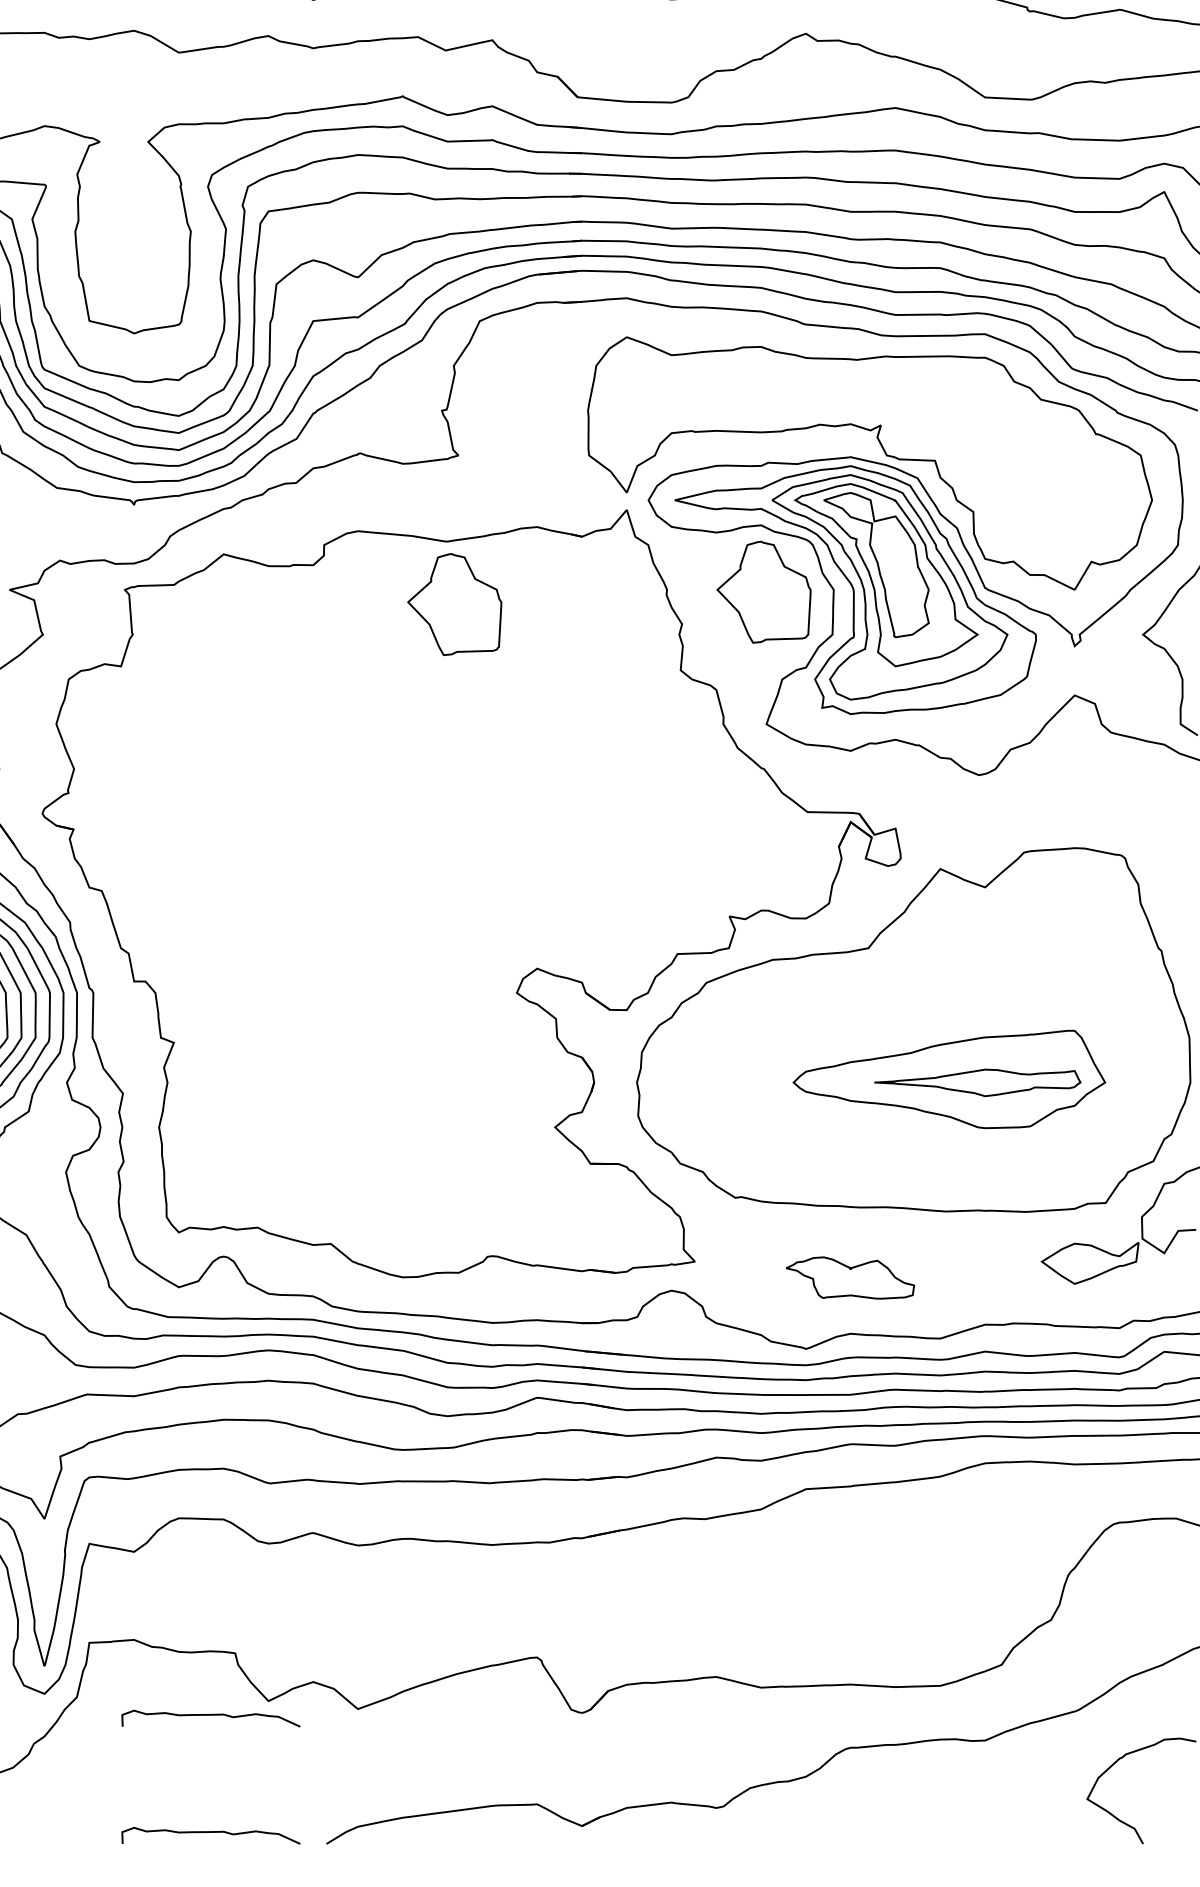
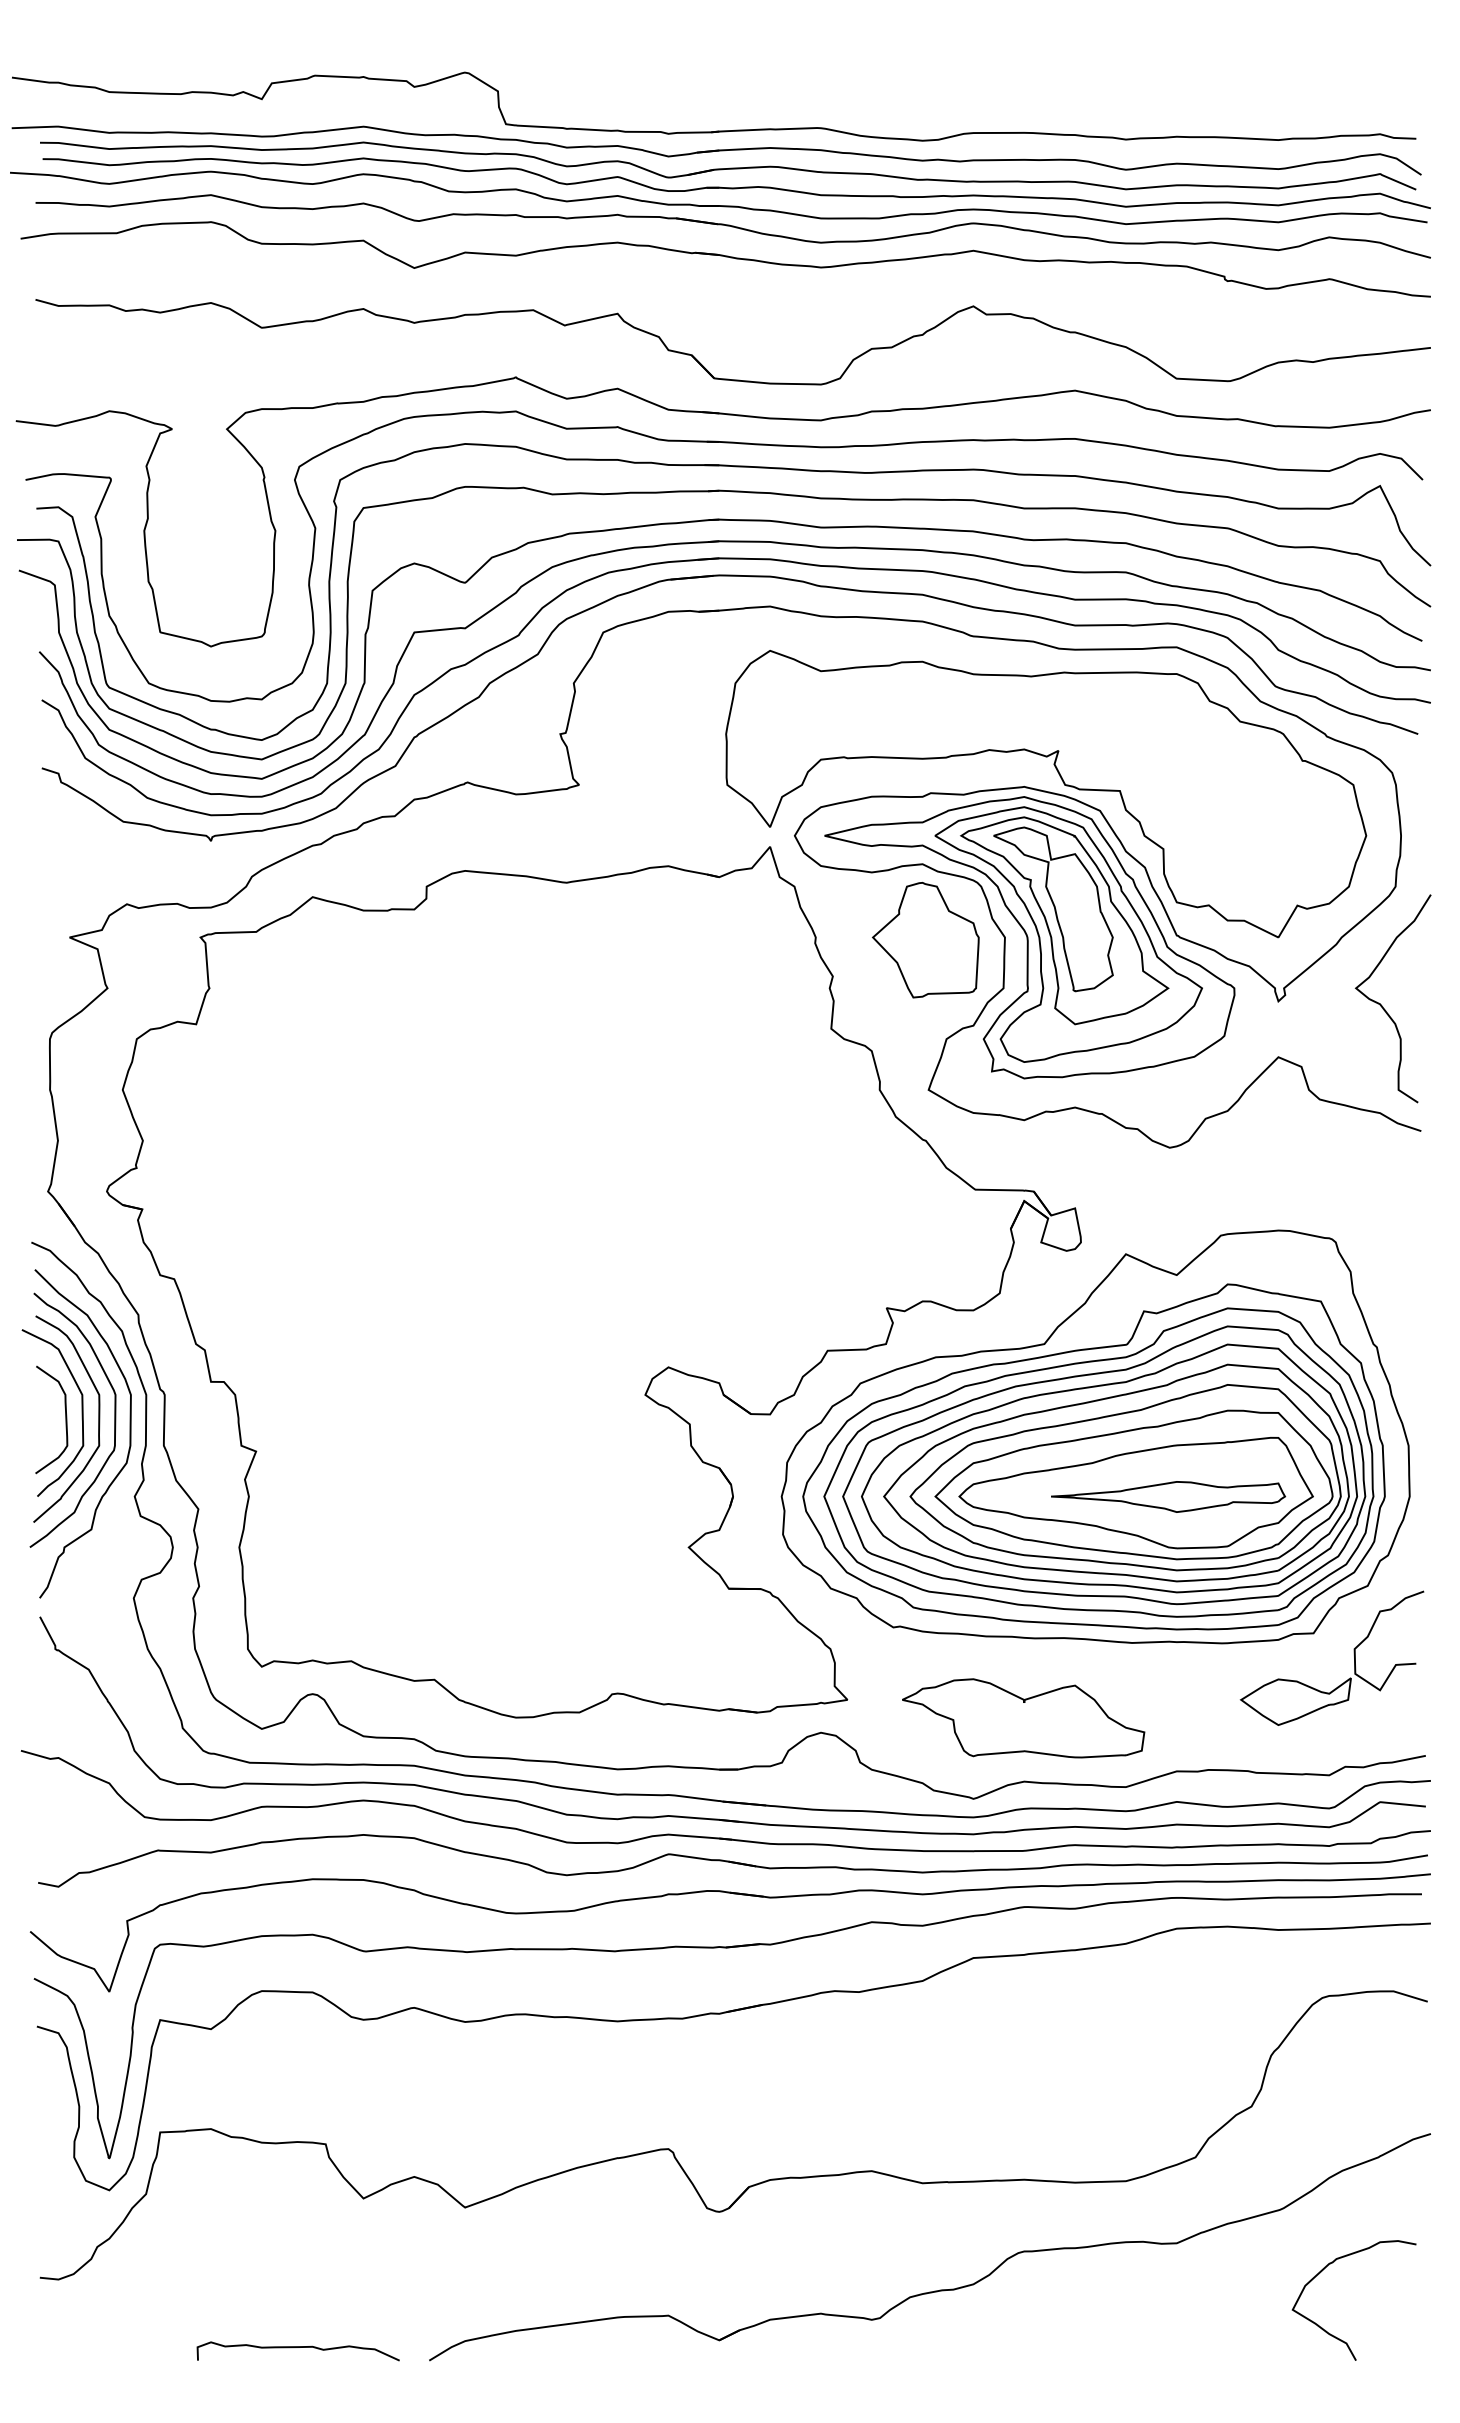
part: (454, 604) -> (574, 954), removed
part: (911, 1047) -> (1093, 1456), added
part: (850, 1278) -> (1023, 1718), size x1.67
curve: (210, 1715) -> (297, 2214), removed

